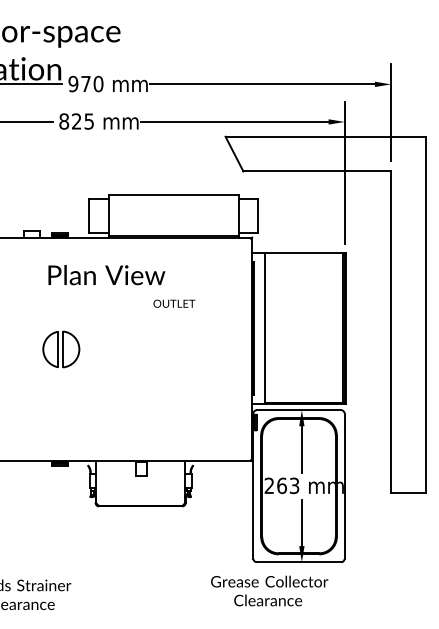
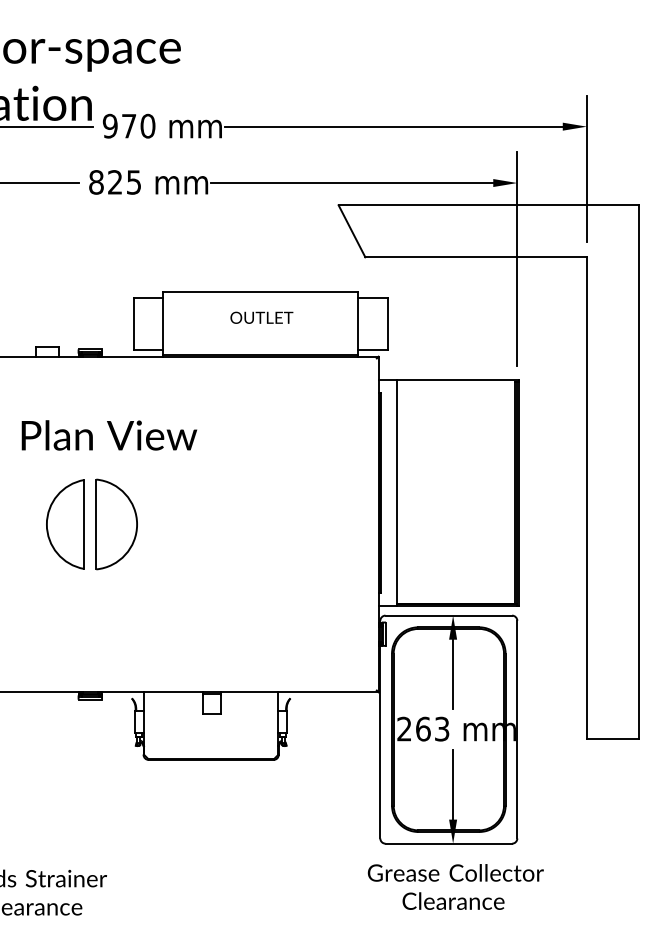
text: (106, 275) -> (108, 435), moved
text: (174, 303) -> (261, 317), moved
part: (61, 349) -> (92, 524), size x1.67
text: (269, 590) -> (455, 886), moved

